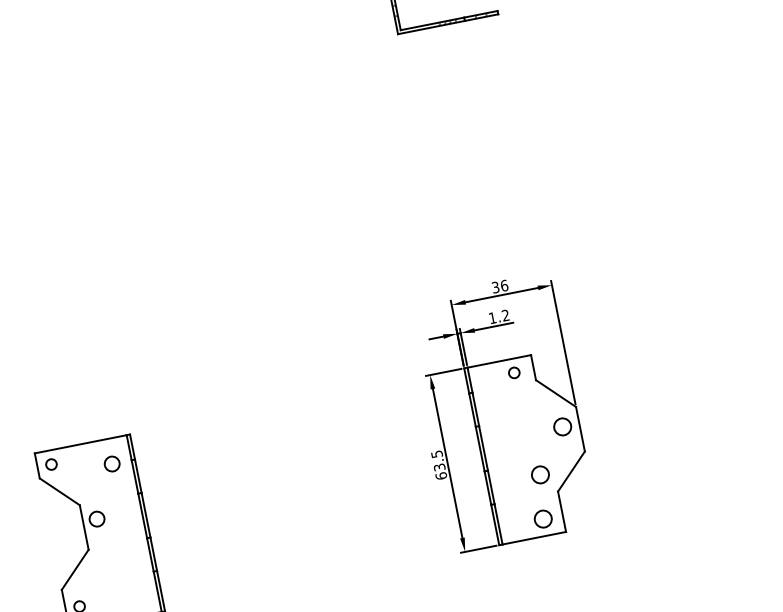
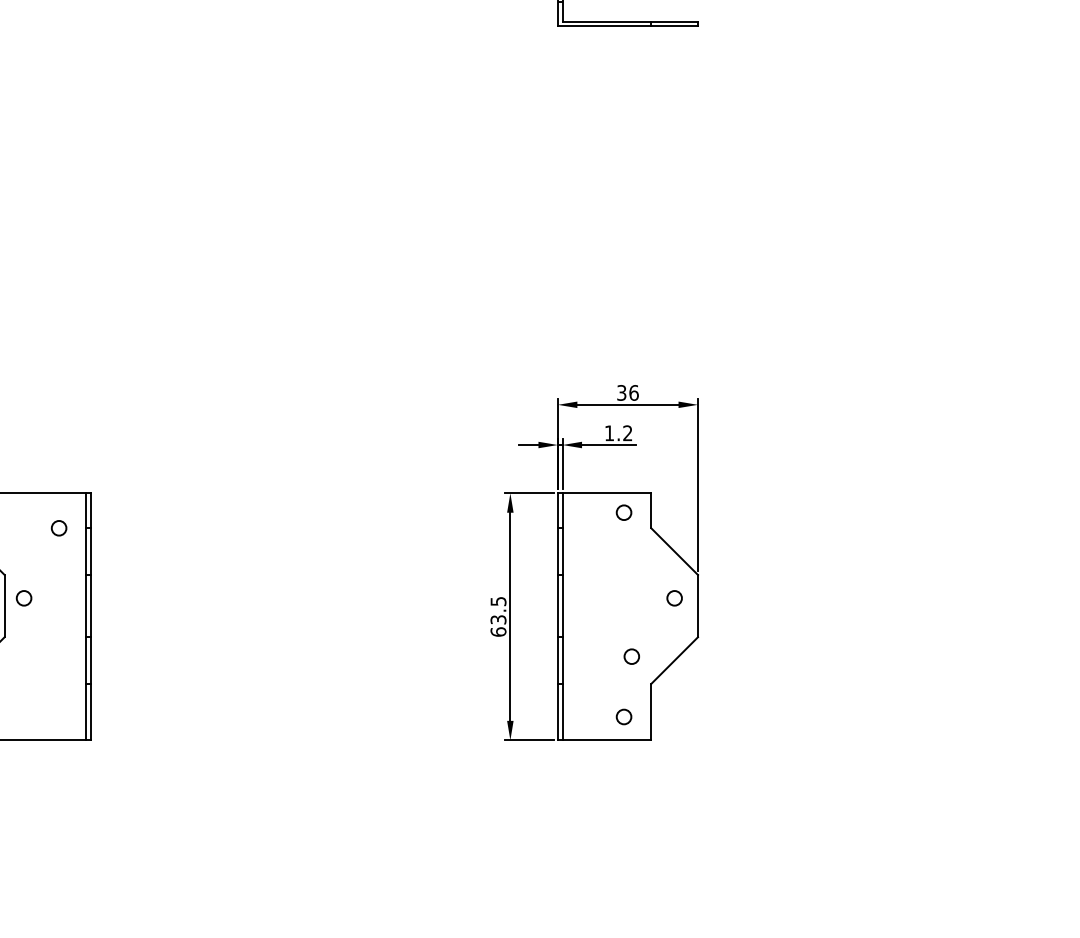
circle: (562, 427) -> (674, 598), size x0.62
circle: (111, 464) -> (58, 528), size x0.71
circle: (540, 474) -> (631, 656), size x0.62
circle: (542, 518) -> (623, 716), size x0.62
circle: (96, 519) -> (23, 598), size x0.71

